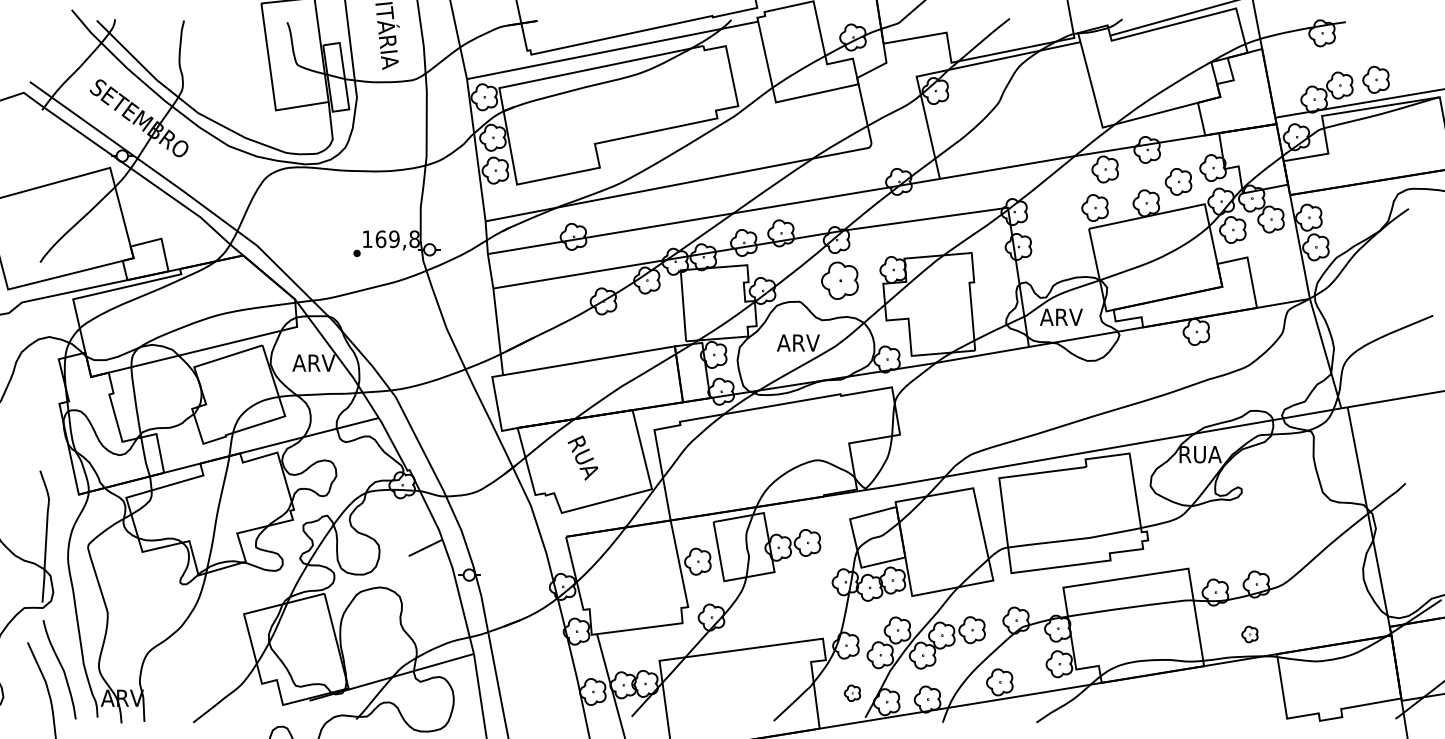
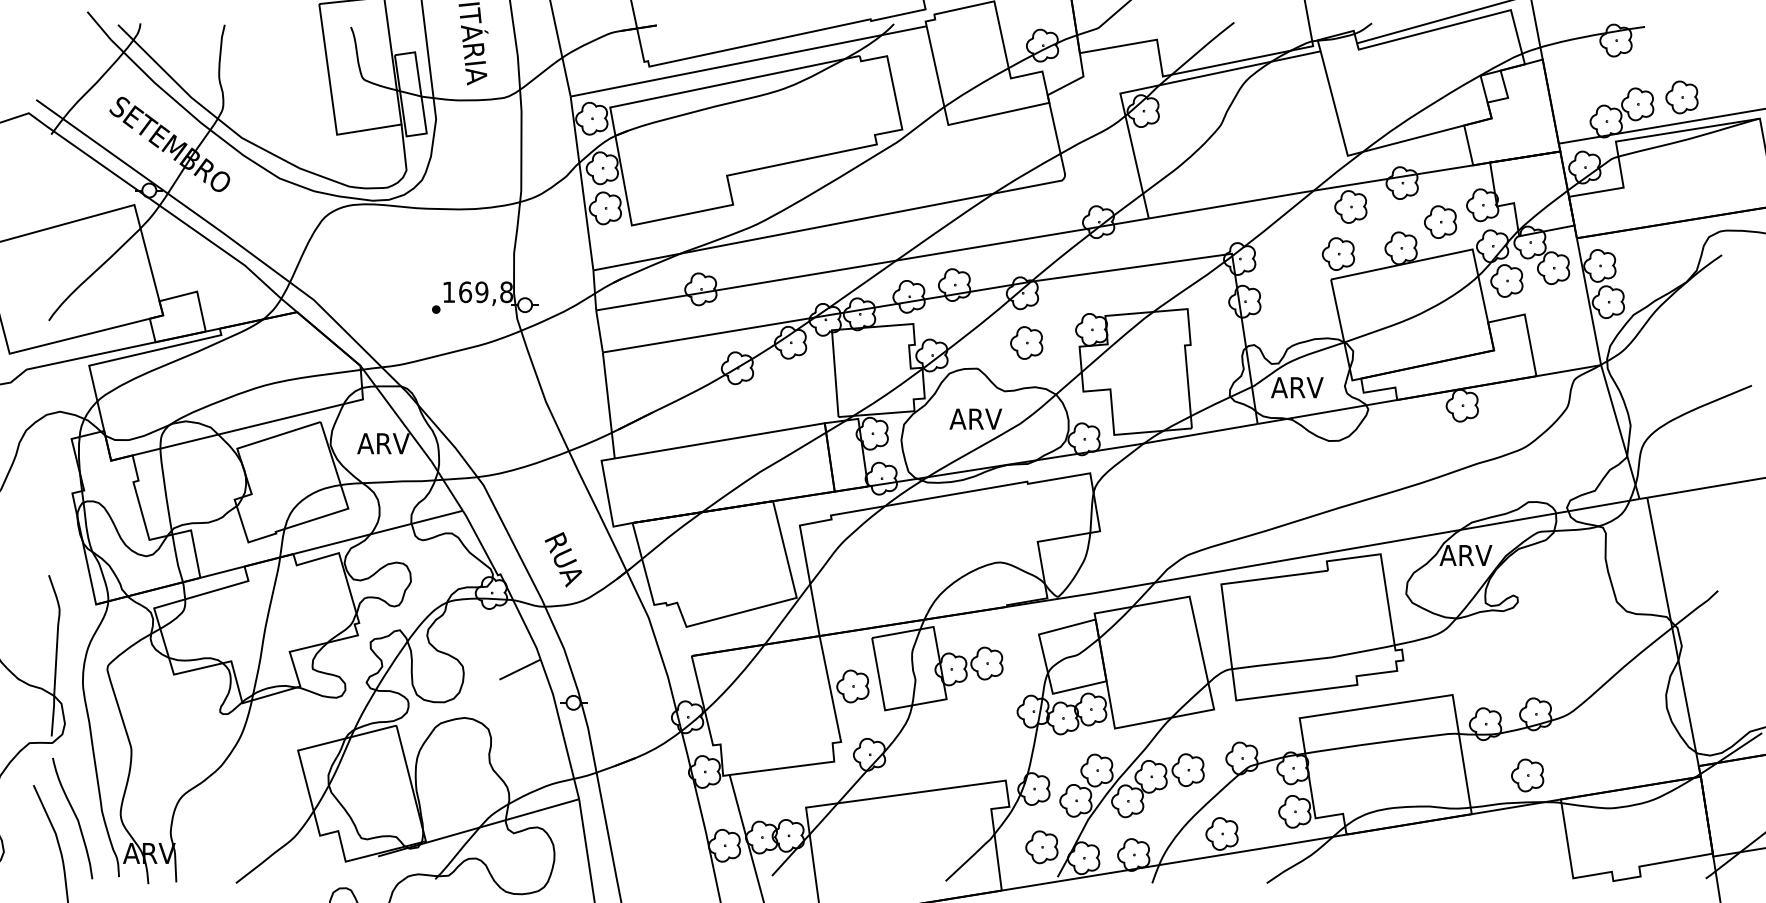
part: (839, 280) -> (1026, 342), size x0.71
text: (1199, 454) -> (1466, 555), RUA -> ARV
text: (583, 457) -> (563, 559), moved
part: (1249, 634) -> (1527, 775), size x1.67
part: (852, 693) -> (1041, 847), size x1.67

